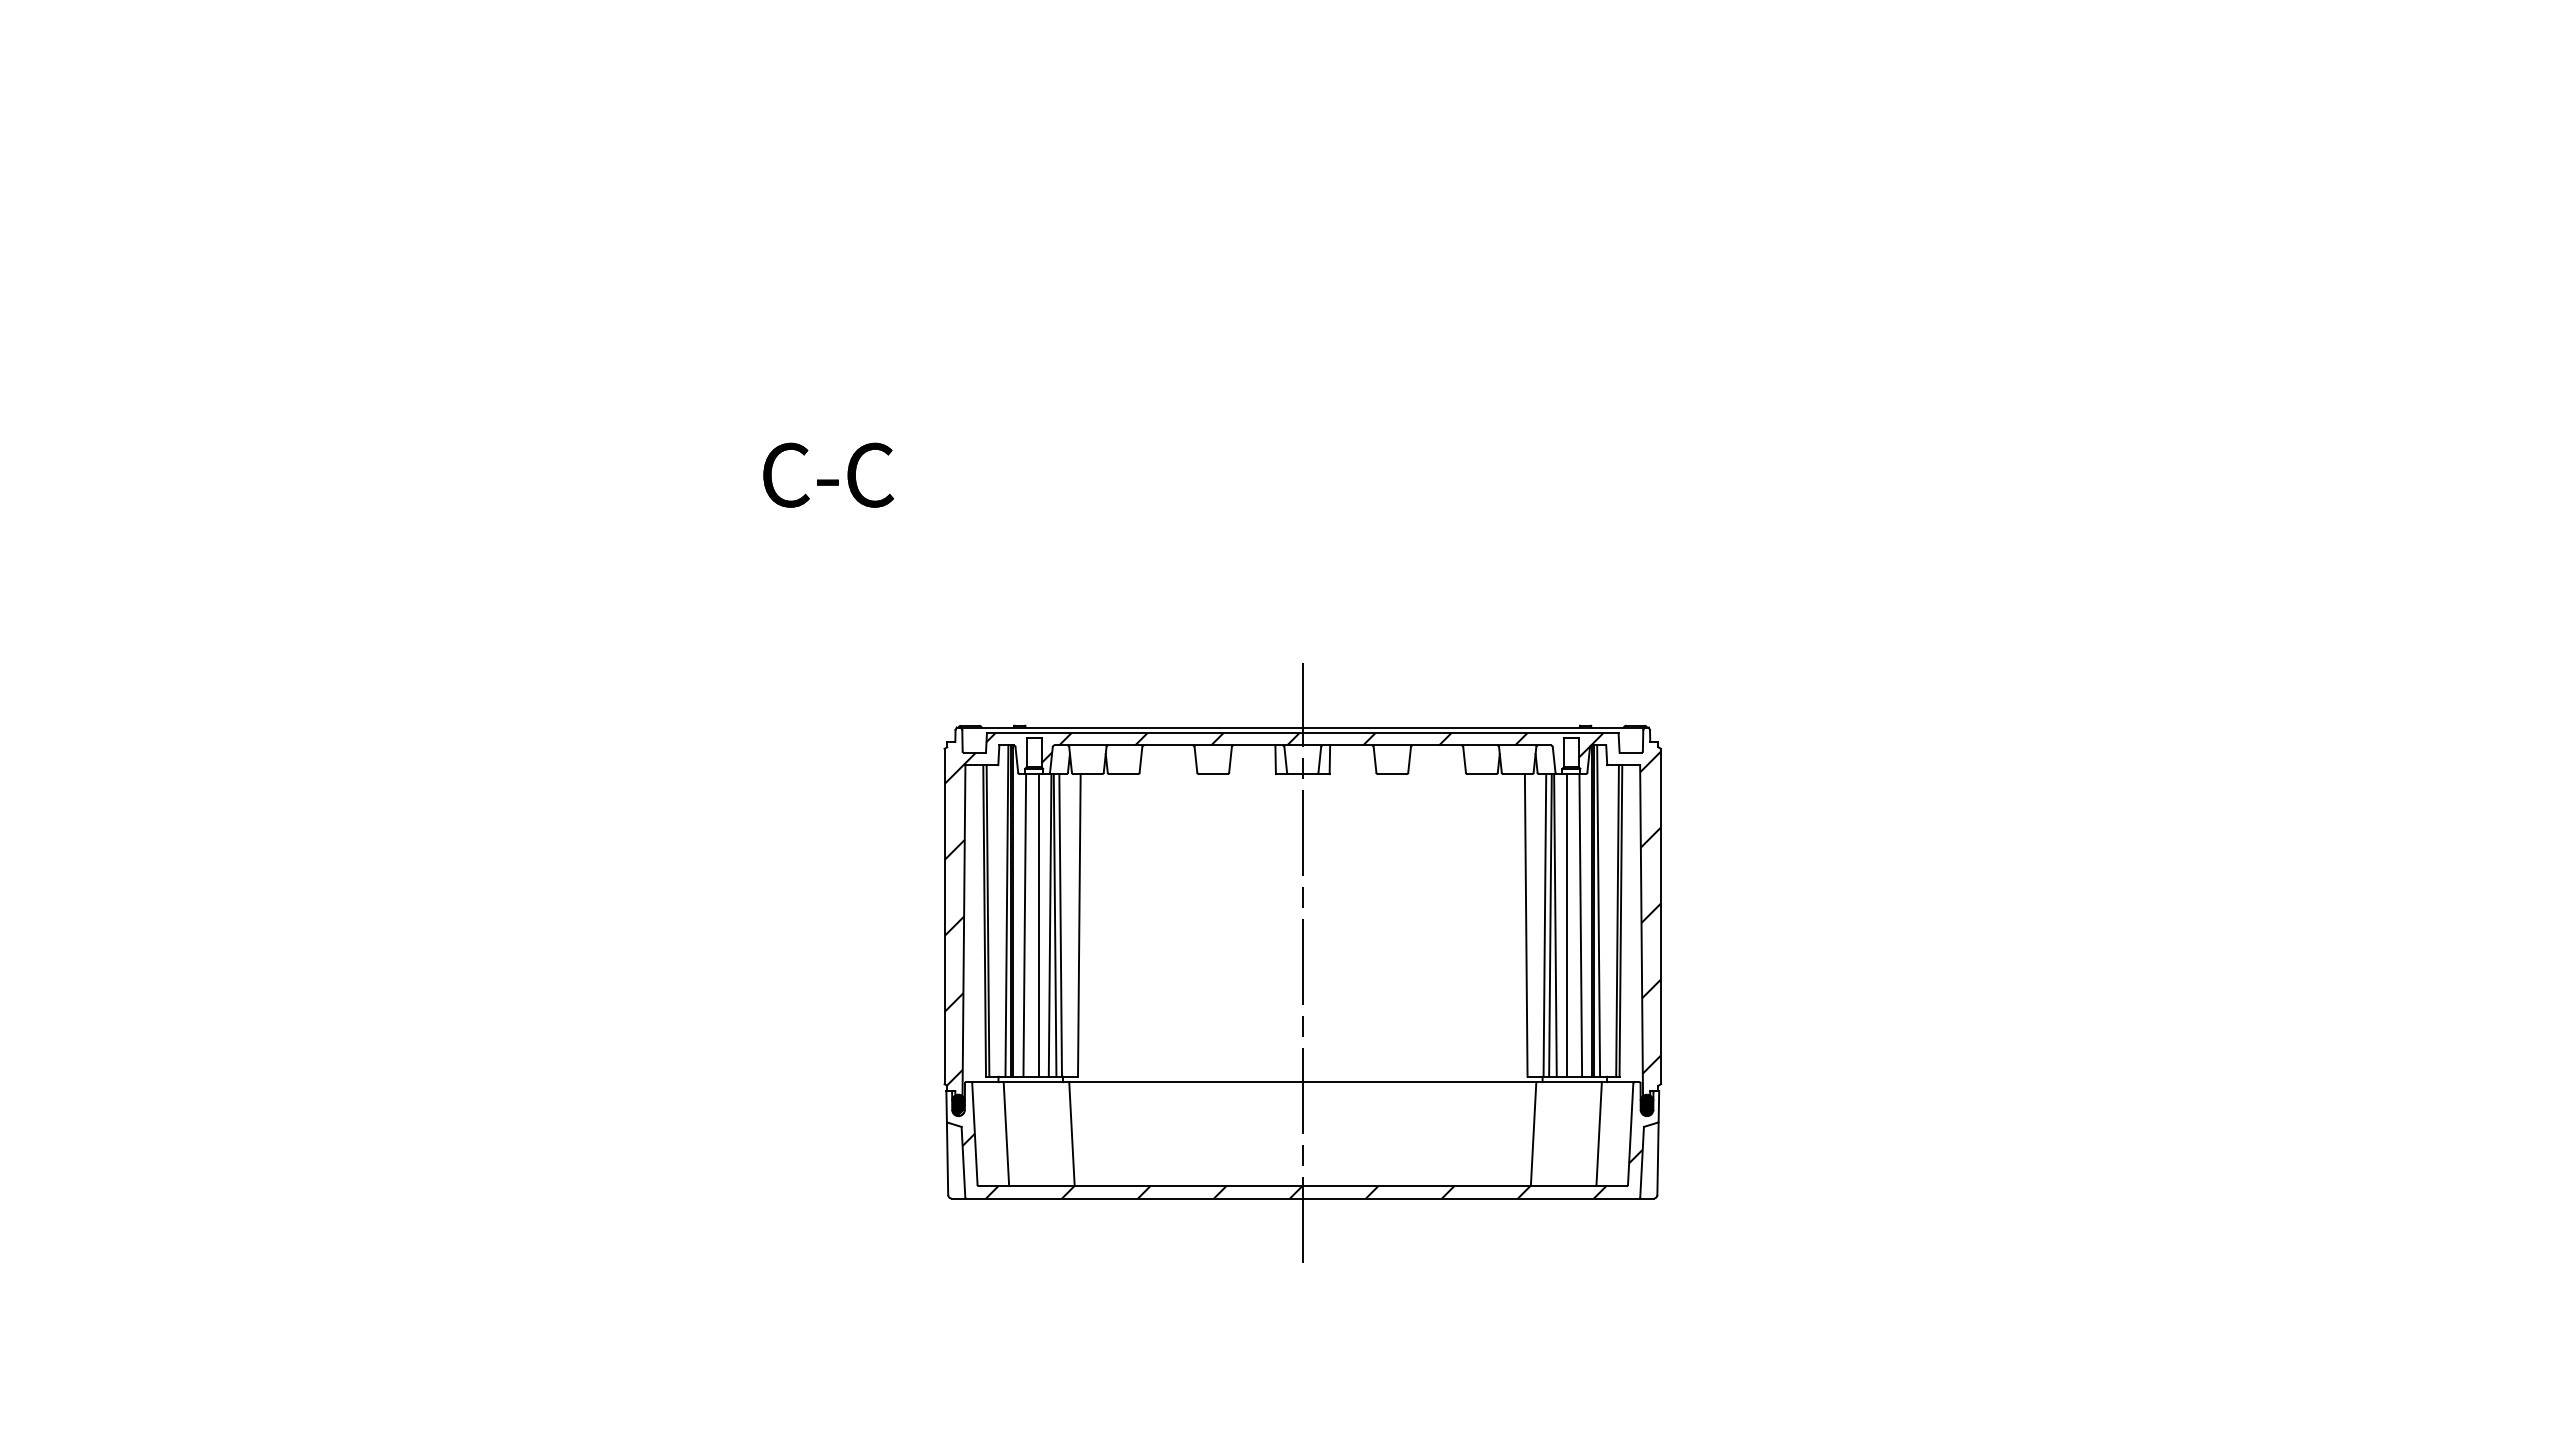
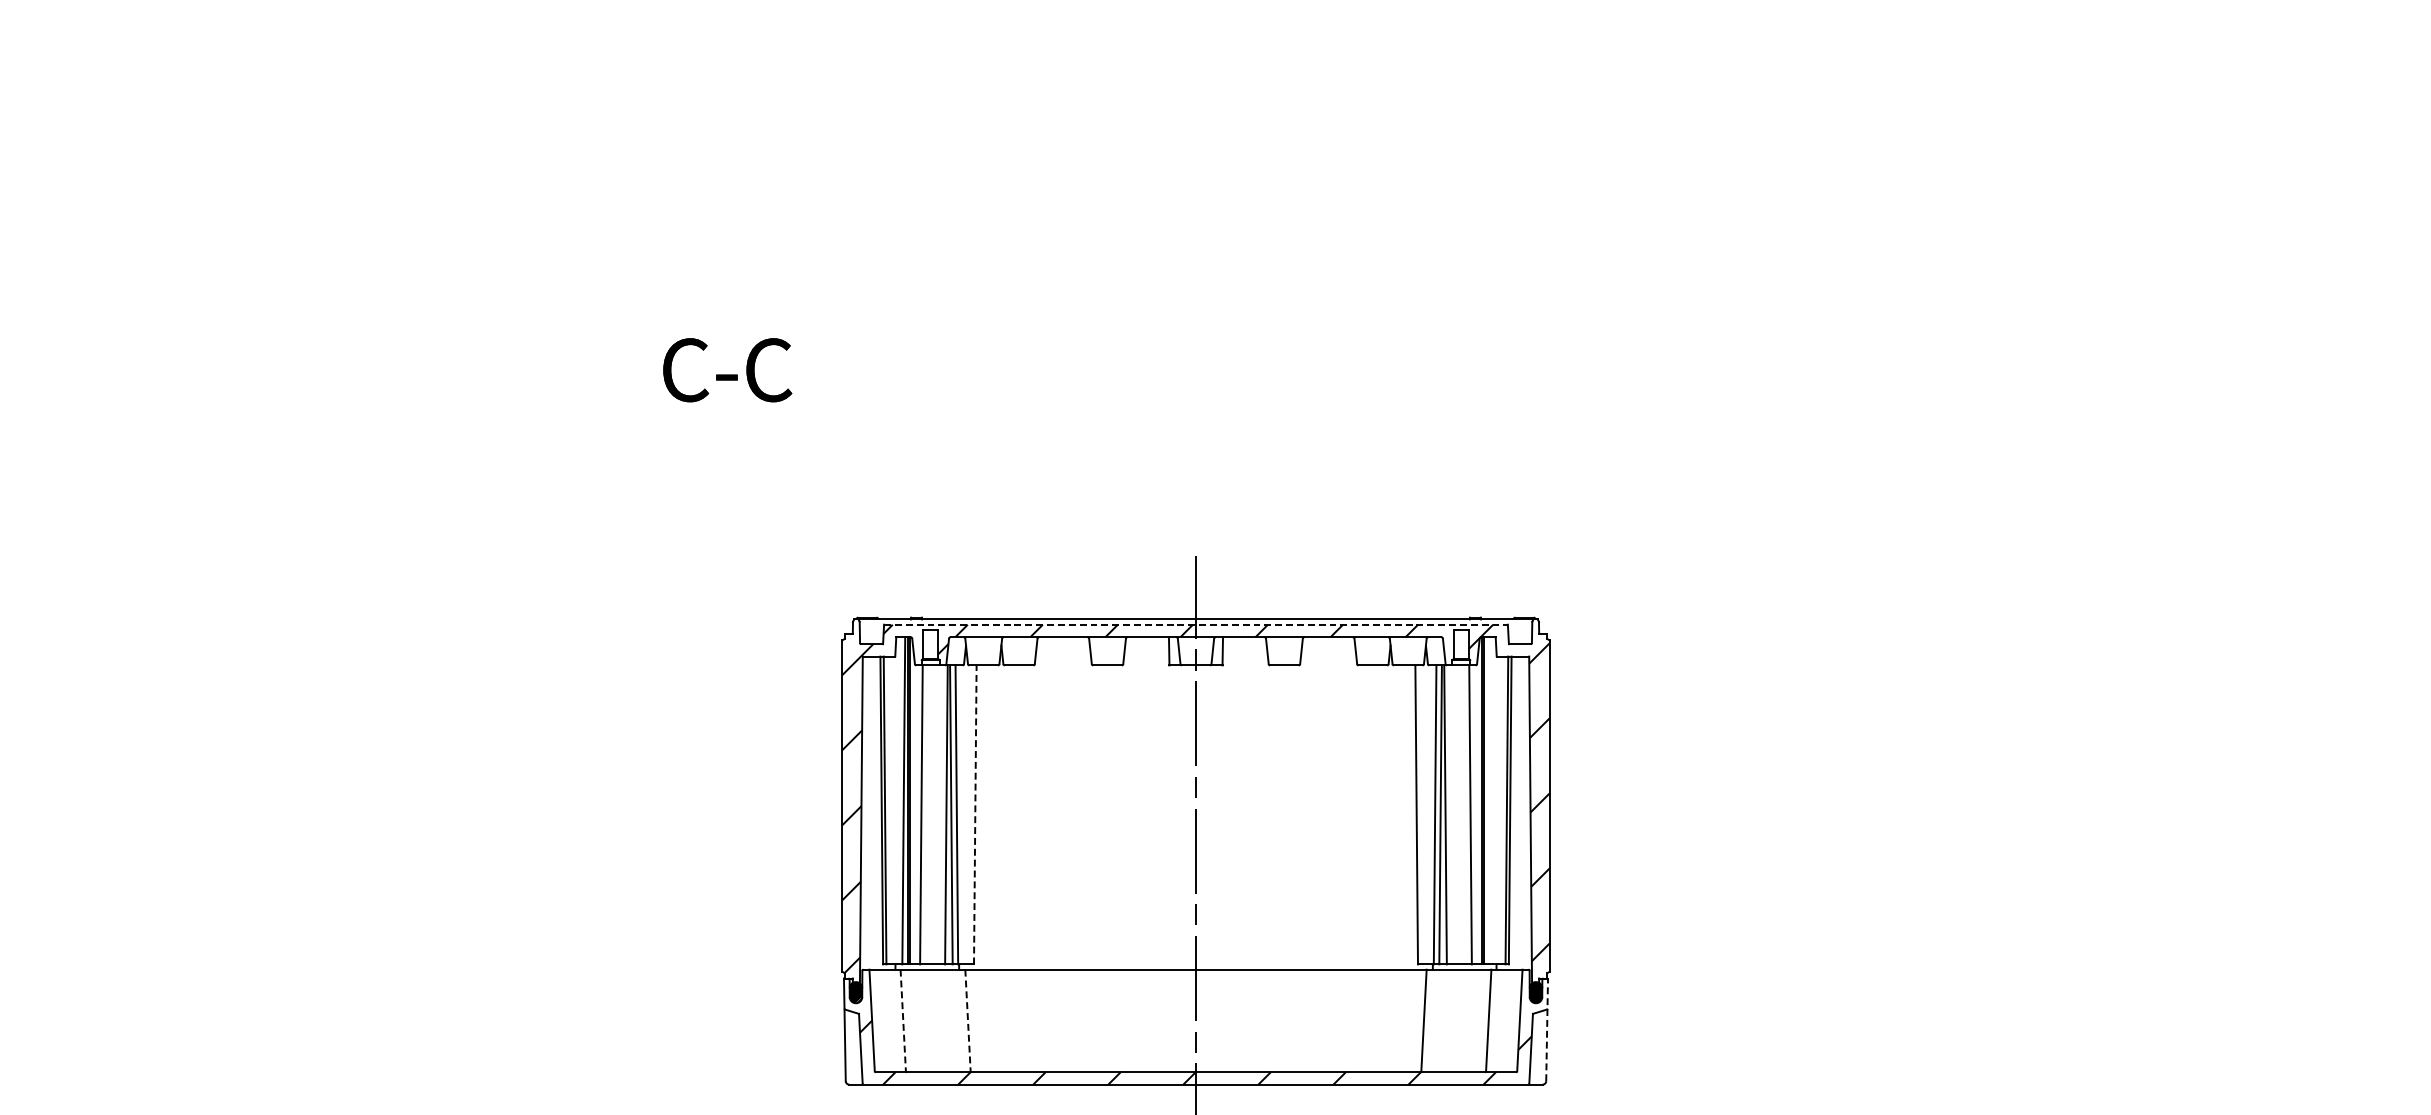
line: (1302, 732) -> (1195, 624), solid -> dashed
line: (1598, 910) -> (1488, 800), removed
line: (1079, 924) -> (975, 813), solid -> dashed
line: (1038, 925) -> (934, 814), removed
line: (1566, 925) -> (1456, 814), removed
line: (1006, 1134) -> (903, 1021), solid -> dashed
line: (1071, 1134) -> (967, 1021), solid -> dashed
line: (1658, 1143) -> (1547, 1030), solid -> dashed

